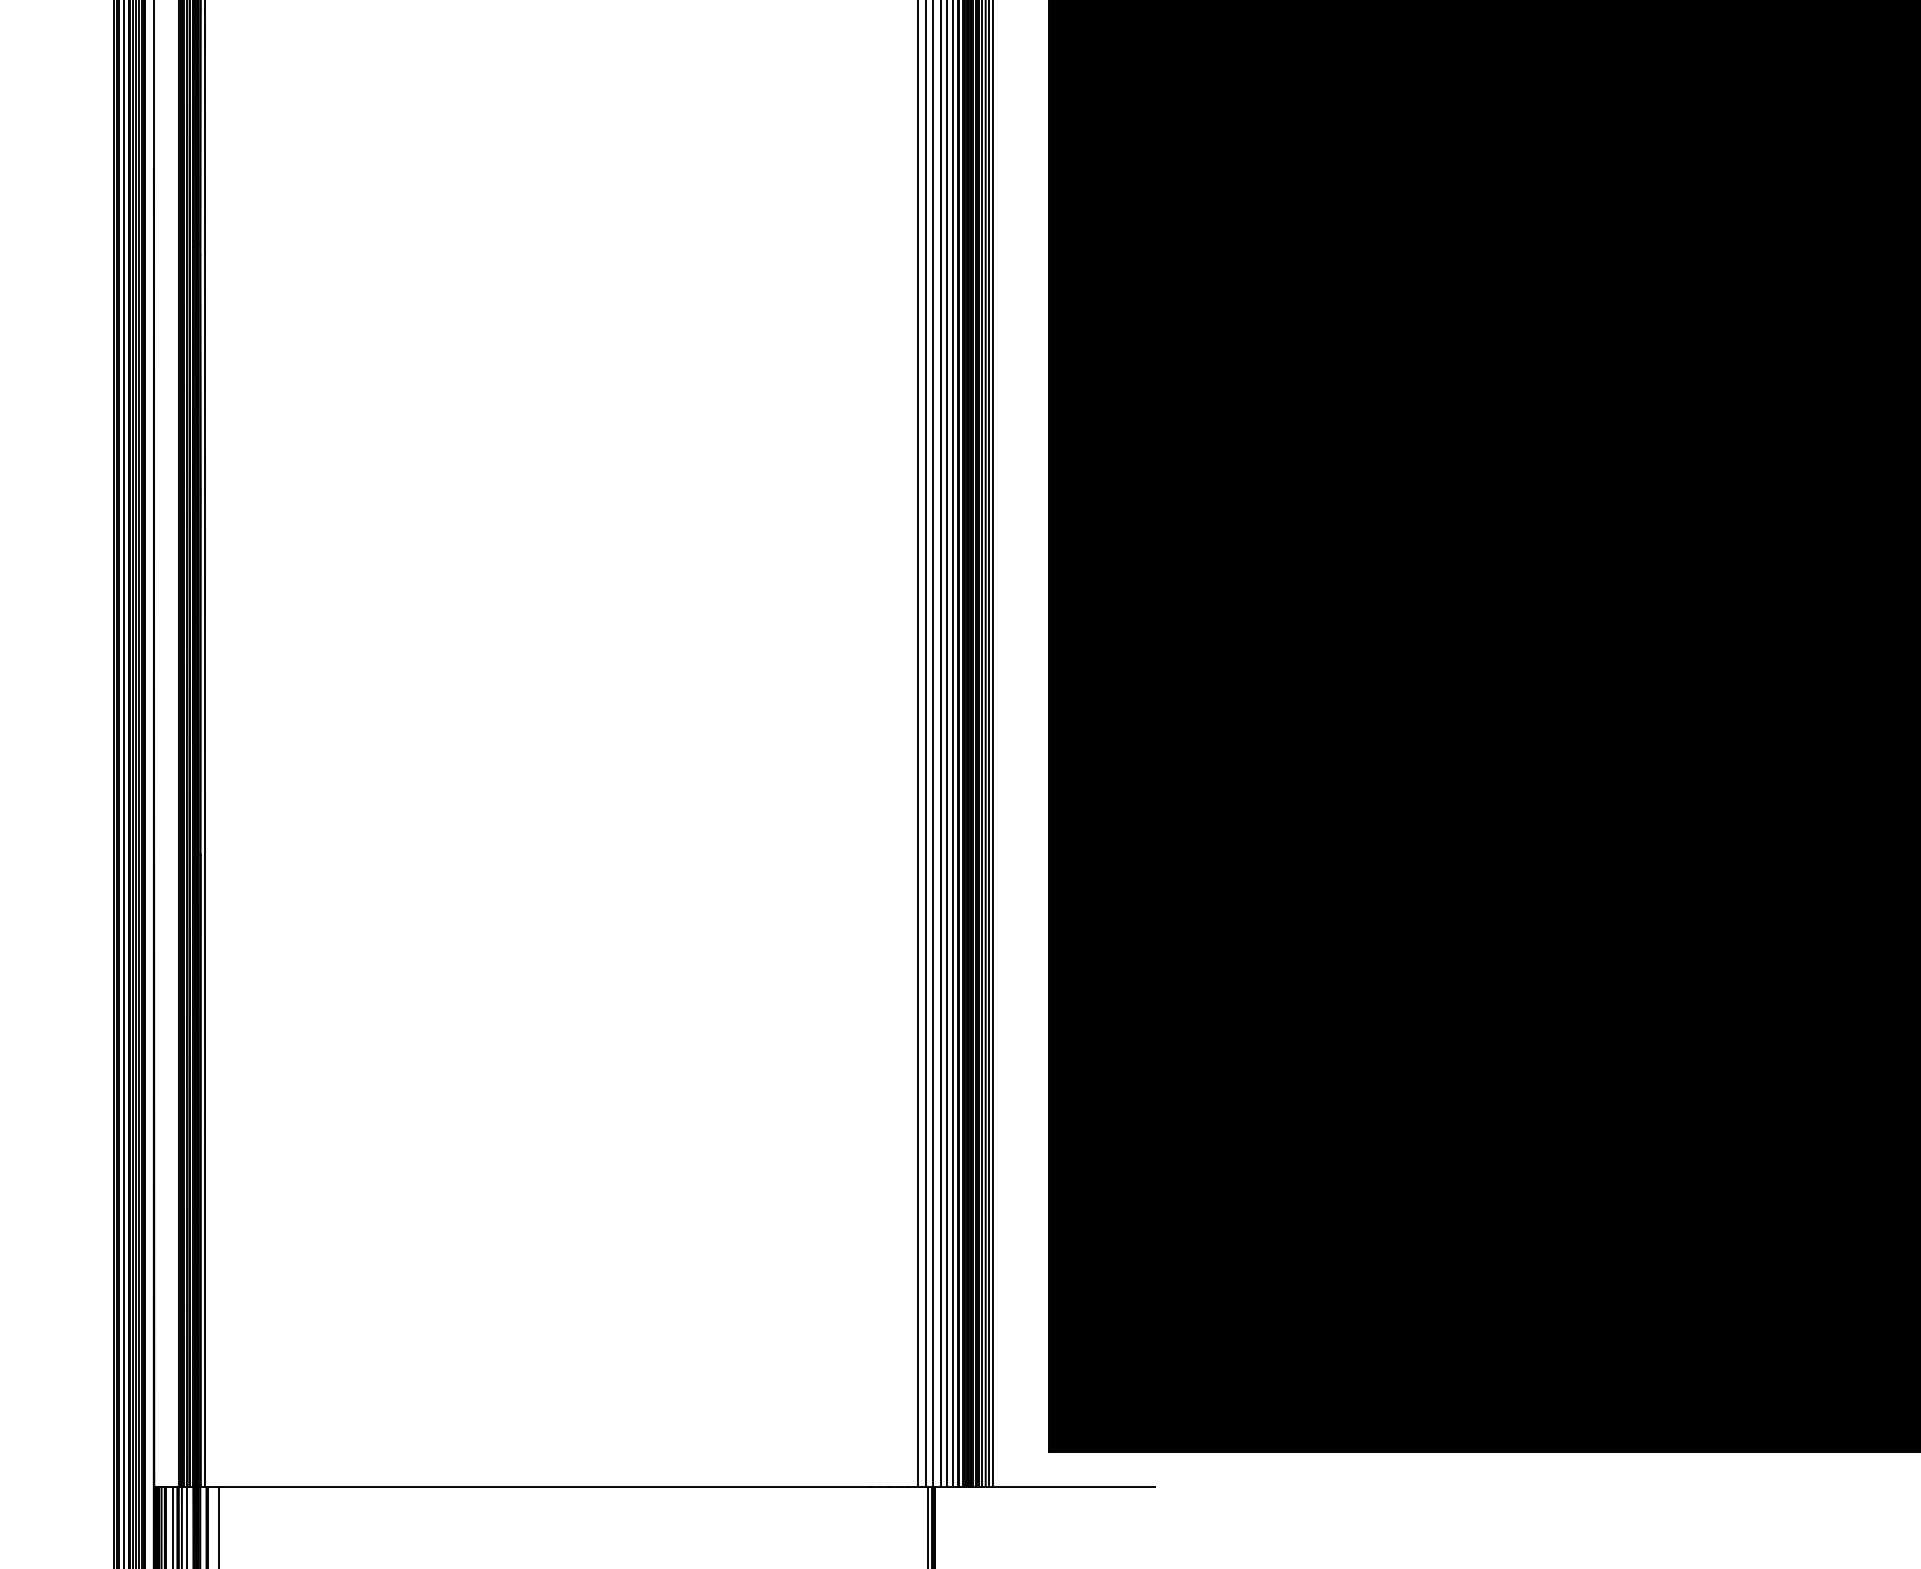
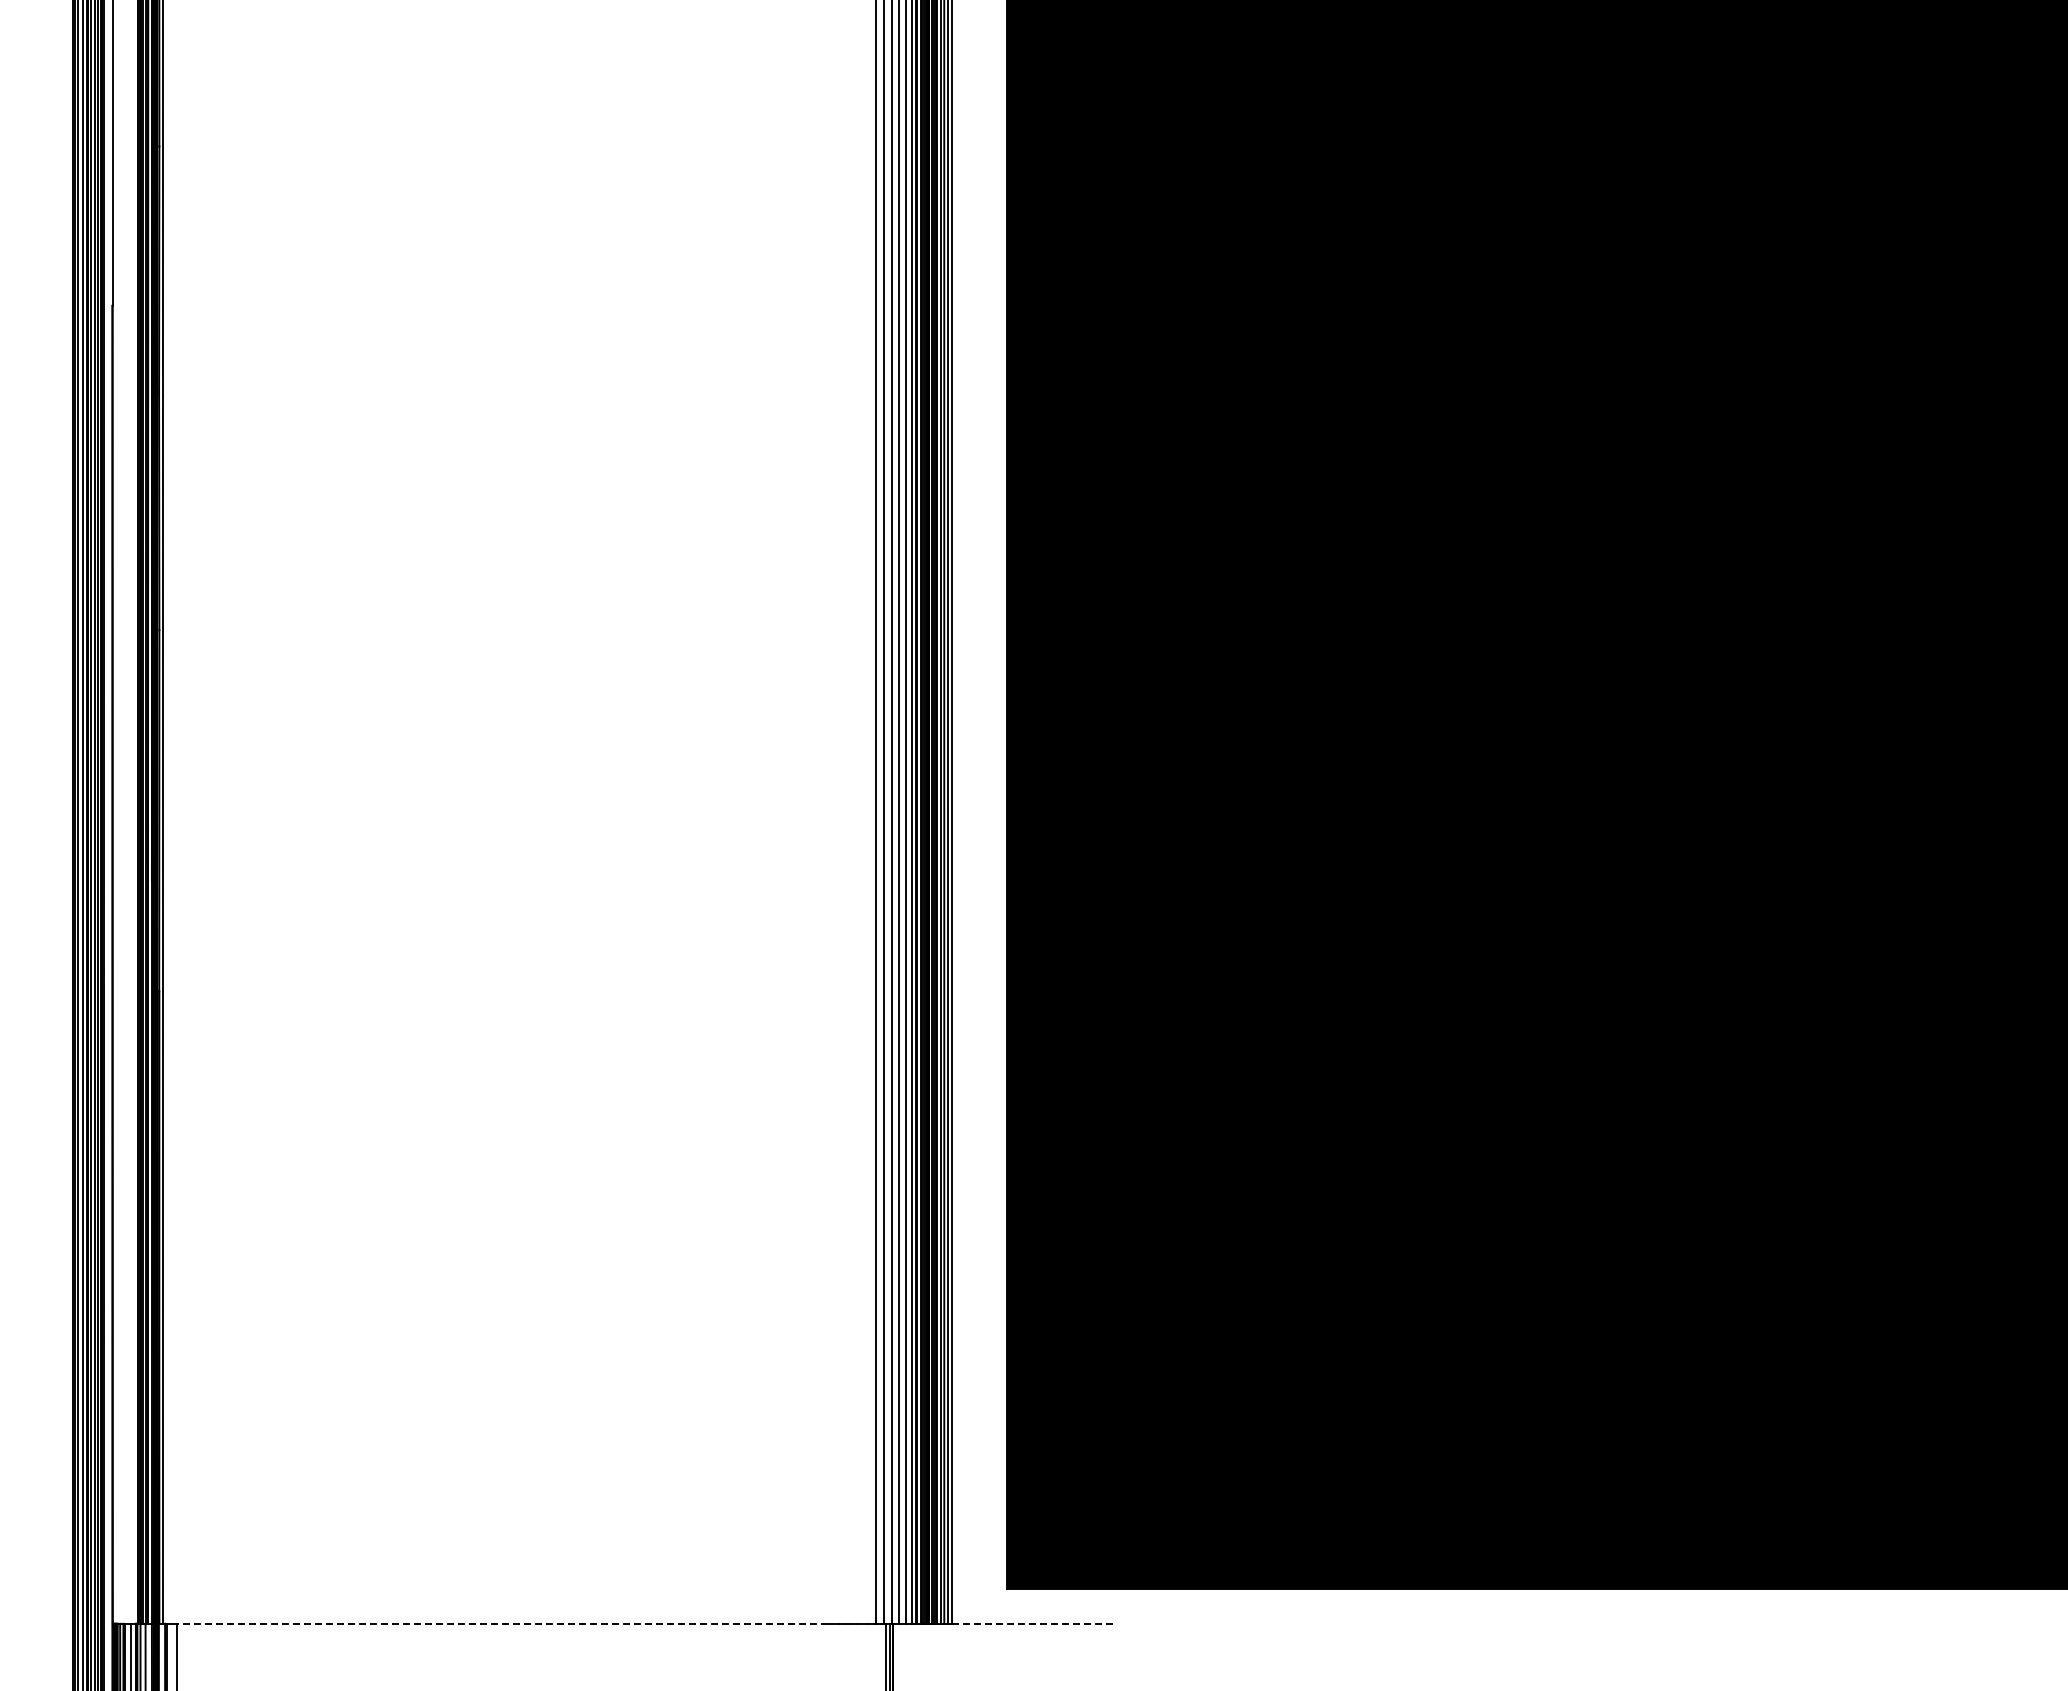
line: (543, 1486) -> (502, 1623), solid -> dashed
line: (1073, 1486) -> (1032, 1623), solid -> dashed

